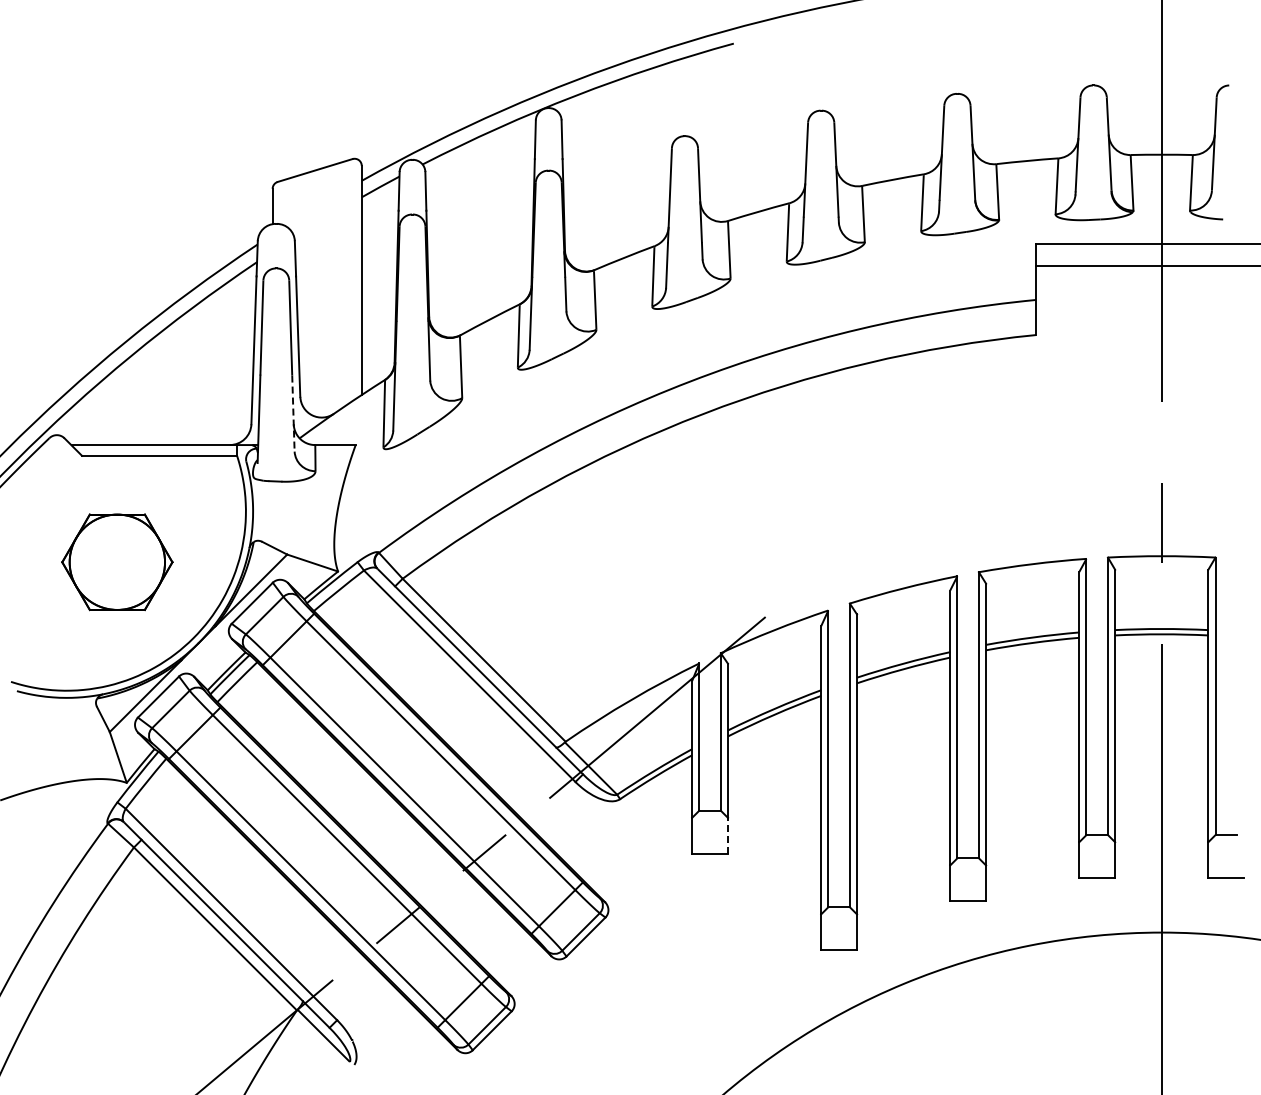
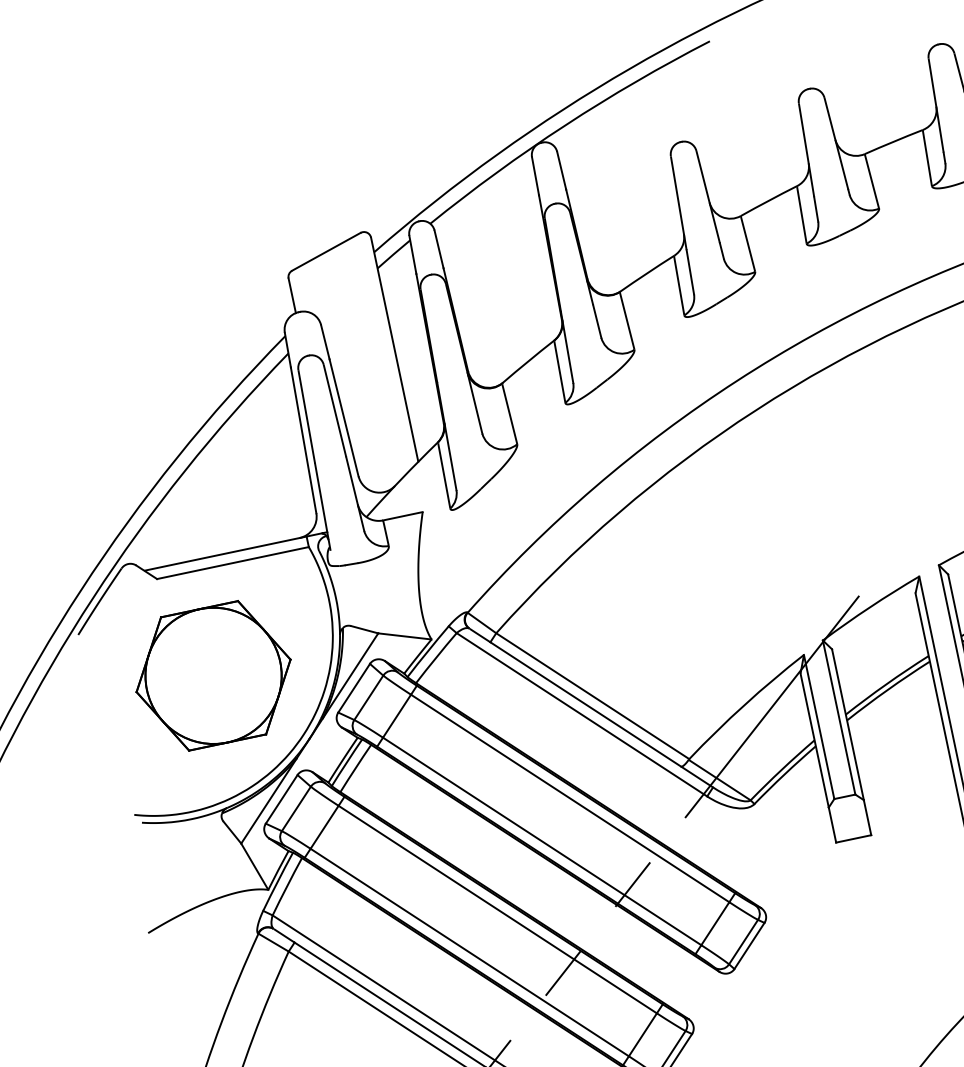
line: (293, 414) -> (355, 495), dashed -> solid
part: (117, 562) -> (213, 676), size x1.43
line: (727, 835) -> (867, 817), dashed -> solid

